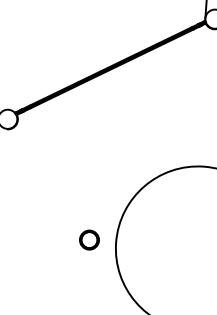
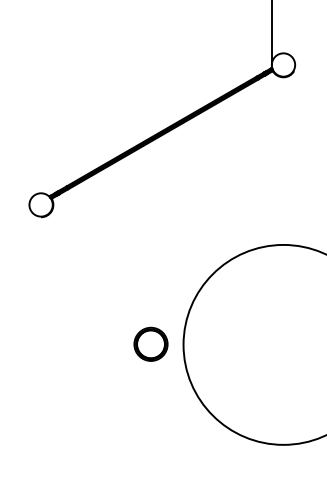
part: (89, 239) -> (150, 343), size x1.43

